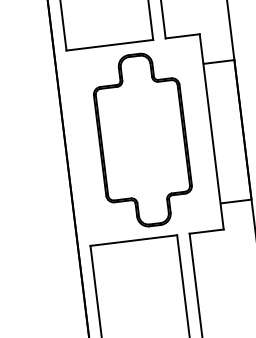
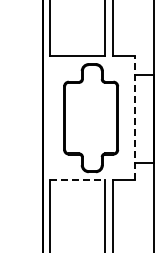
line: (211, 132) -> (134, 118), solid -> dashed
line: (134, 239) -> (78, 179), solid -> dashed

